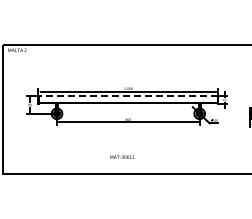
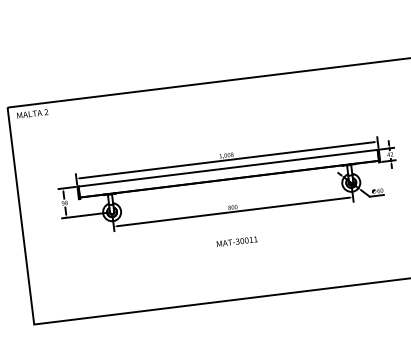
line: (127, 96) -> (226, 168), dashed -> solid
text: (122, 156) -> (237, 240), moved

